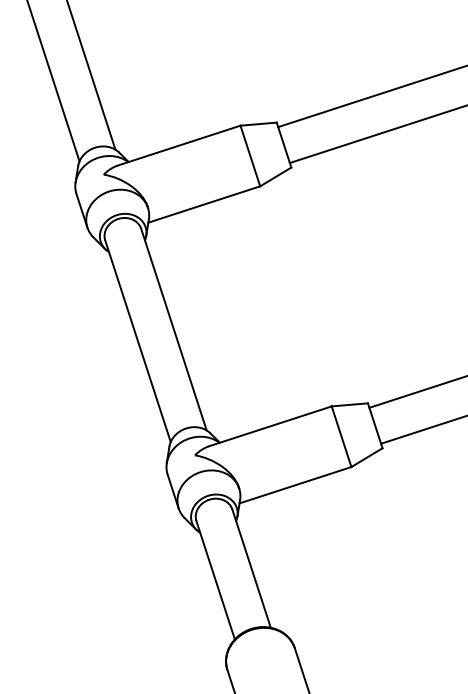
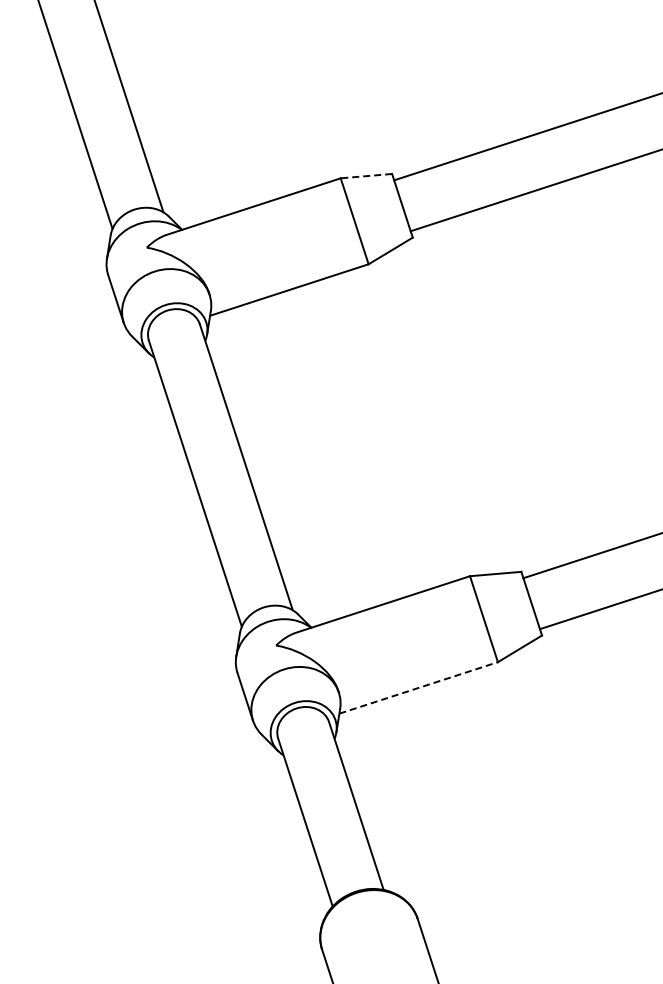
line: (258, 124) -> (366, 176), solid -> dashed
line: (296, 484) -> (419, 687), solid -> dashed

